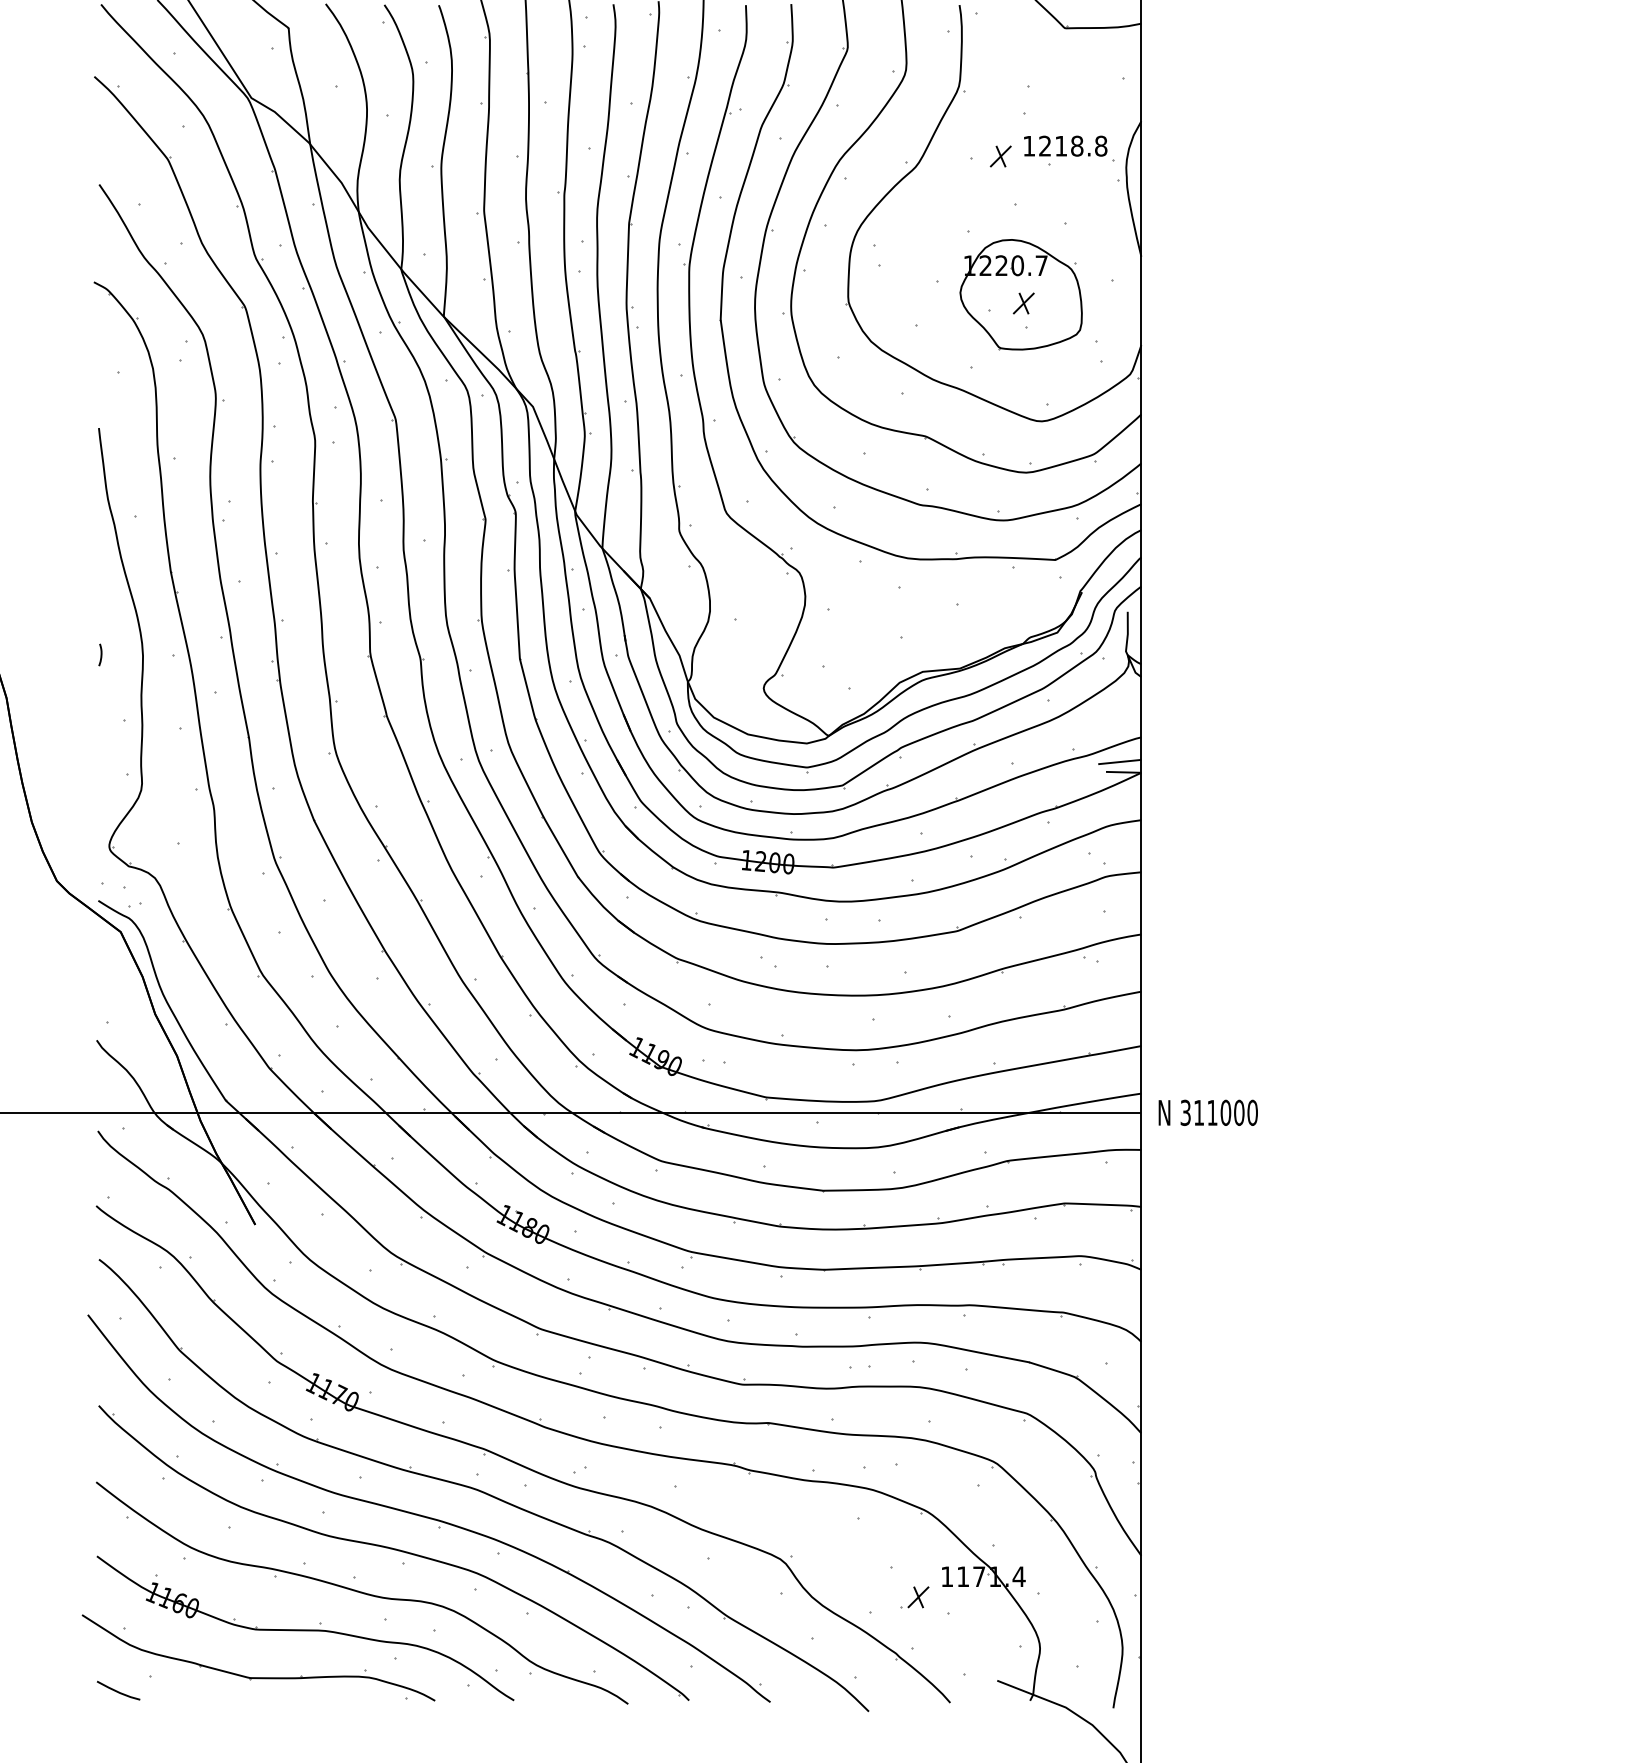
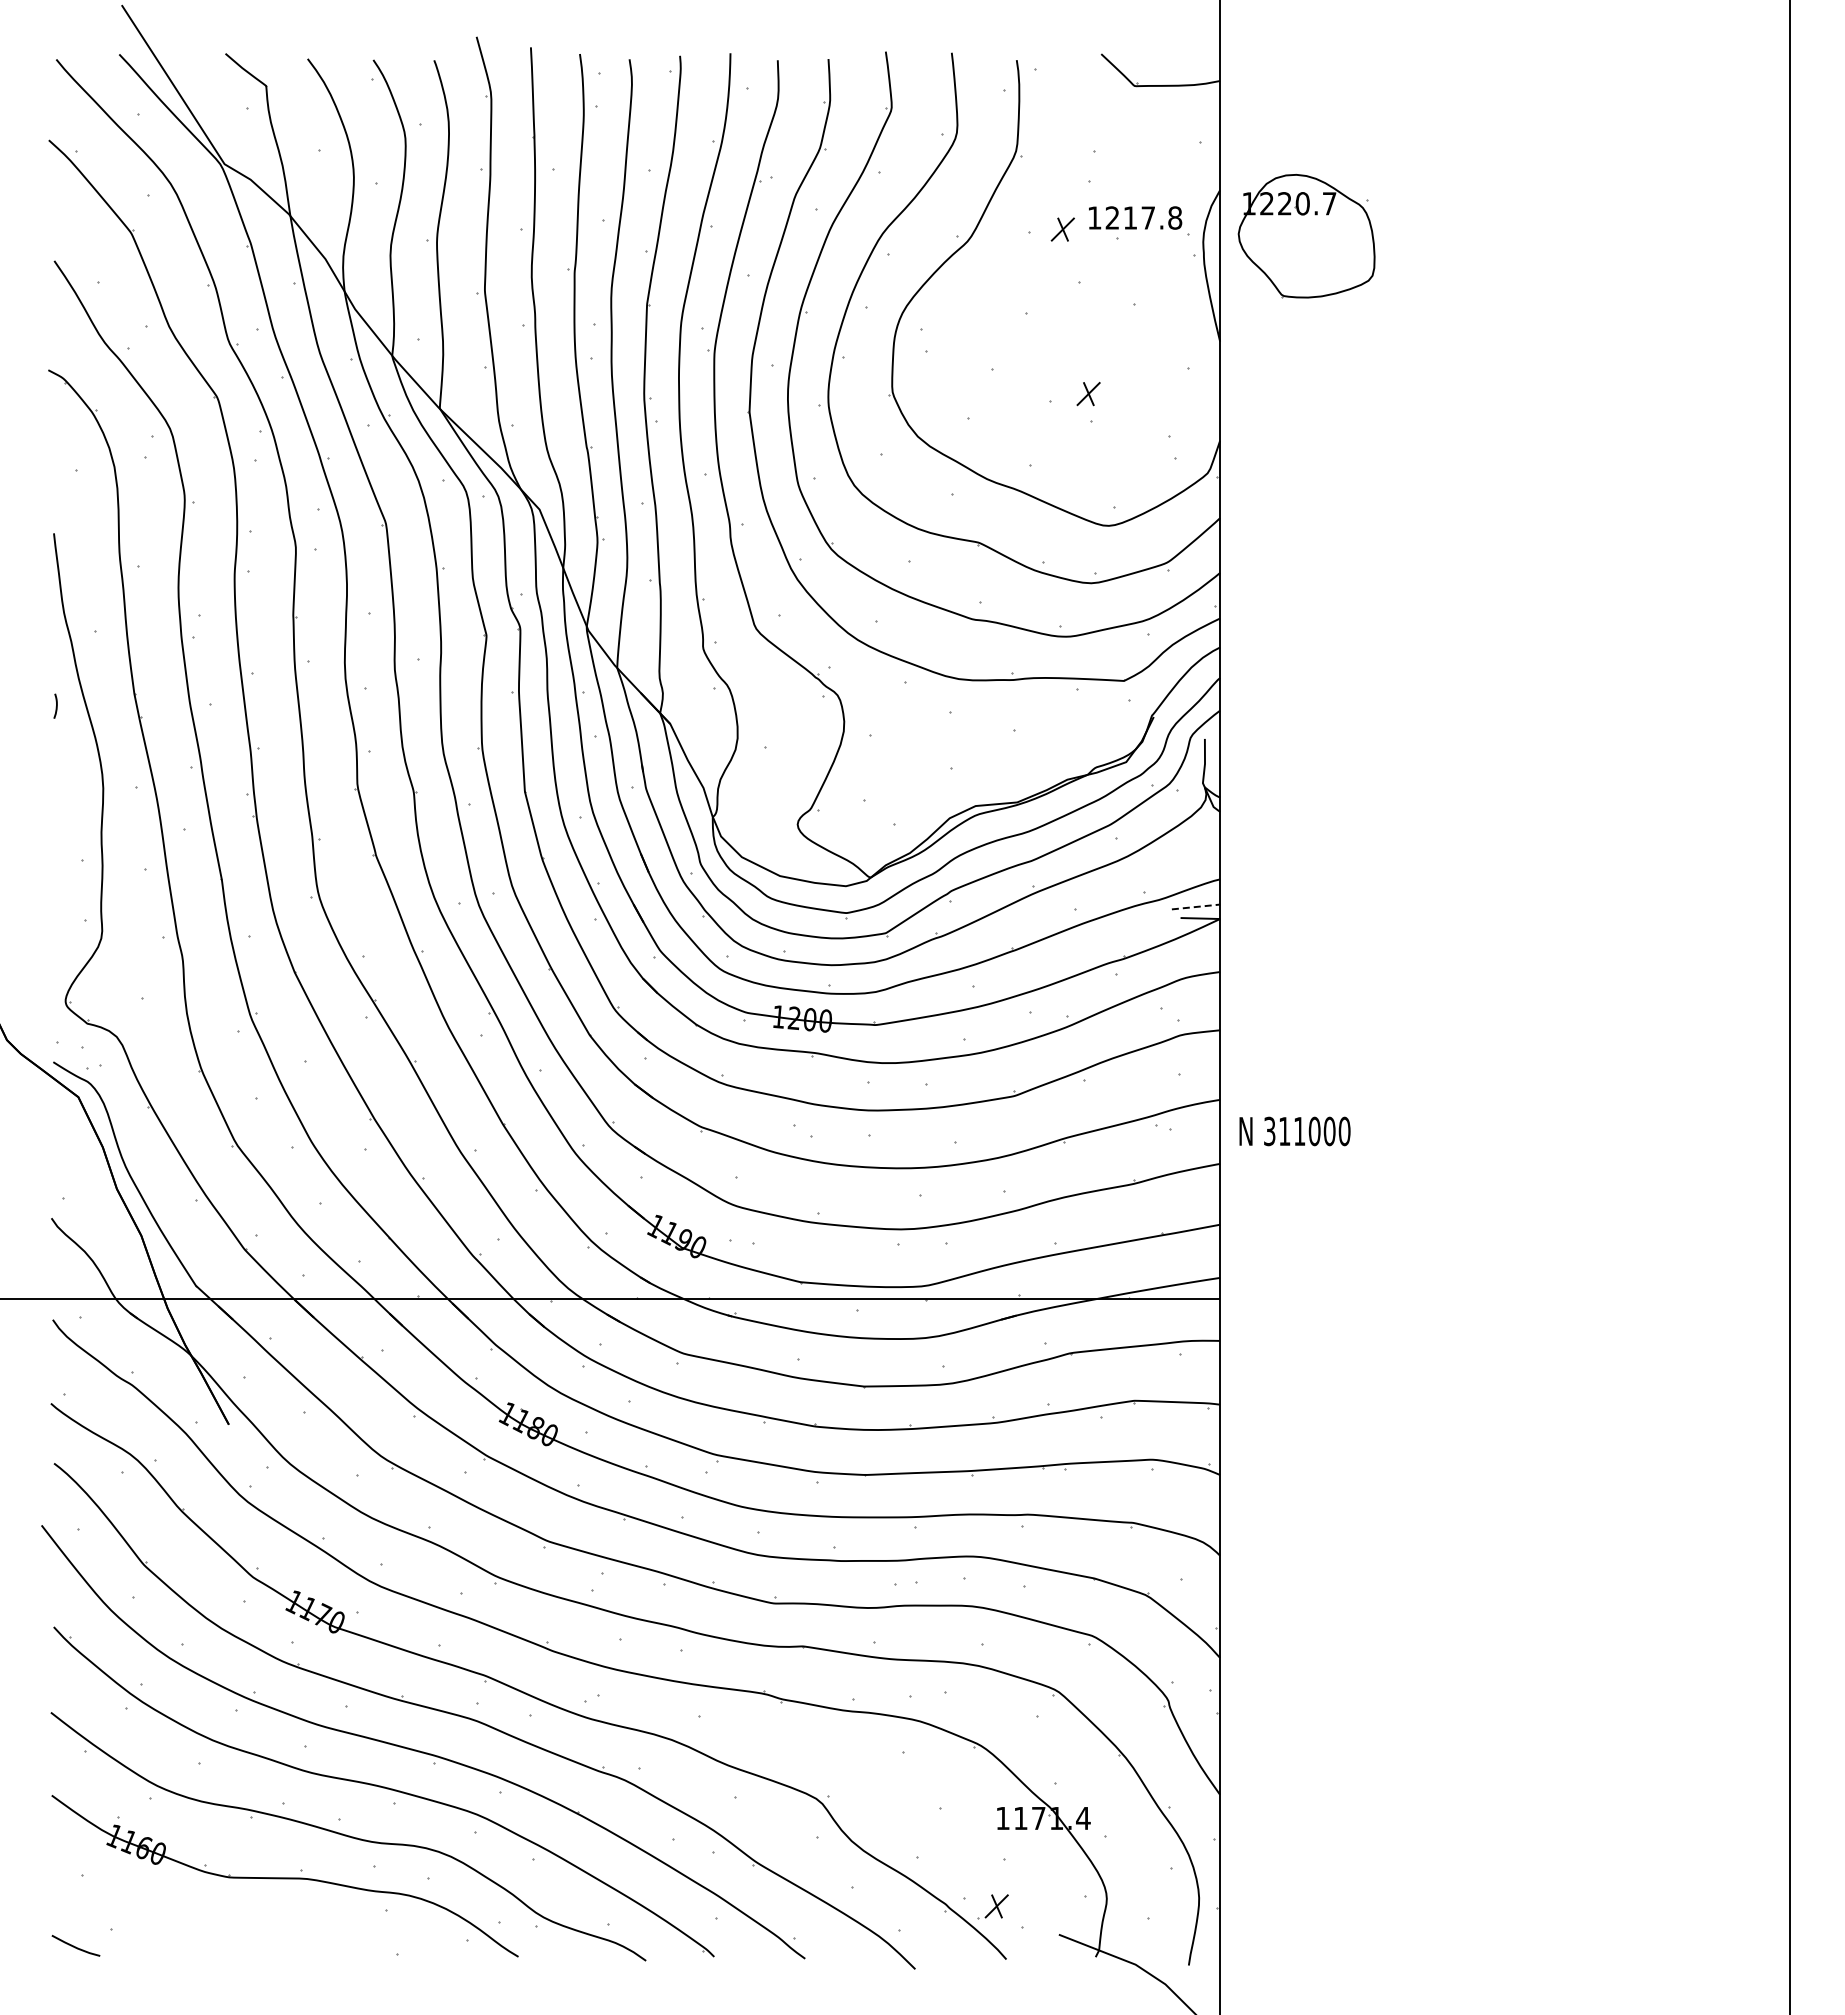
text: (1077, 145) -> (1148, 217), 1218.8 -> 1217.8
part: (1021, 295) -> (1306, 236), moved
curve: (101, 654) -> (56, 705), moved
line: (1120, 761) -> (1196, 906), solid -> dashed
text: (1207, 1112) -> (1294, 1131), moved
part: (914, 1597) -> (992, 1906), moved
part: (257, 1676) -> (231, 1930), removed

